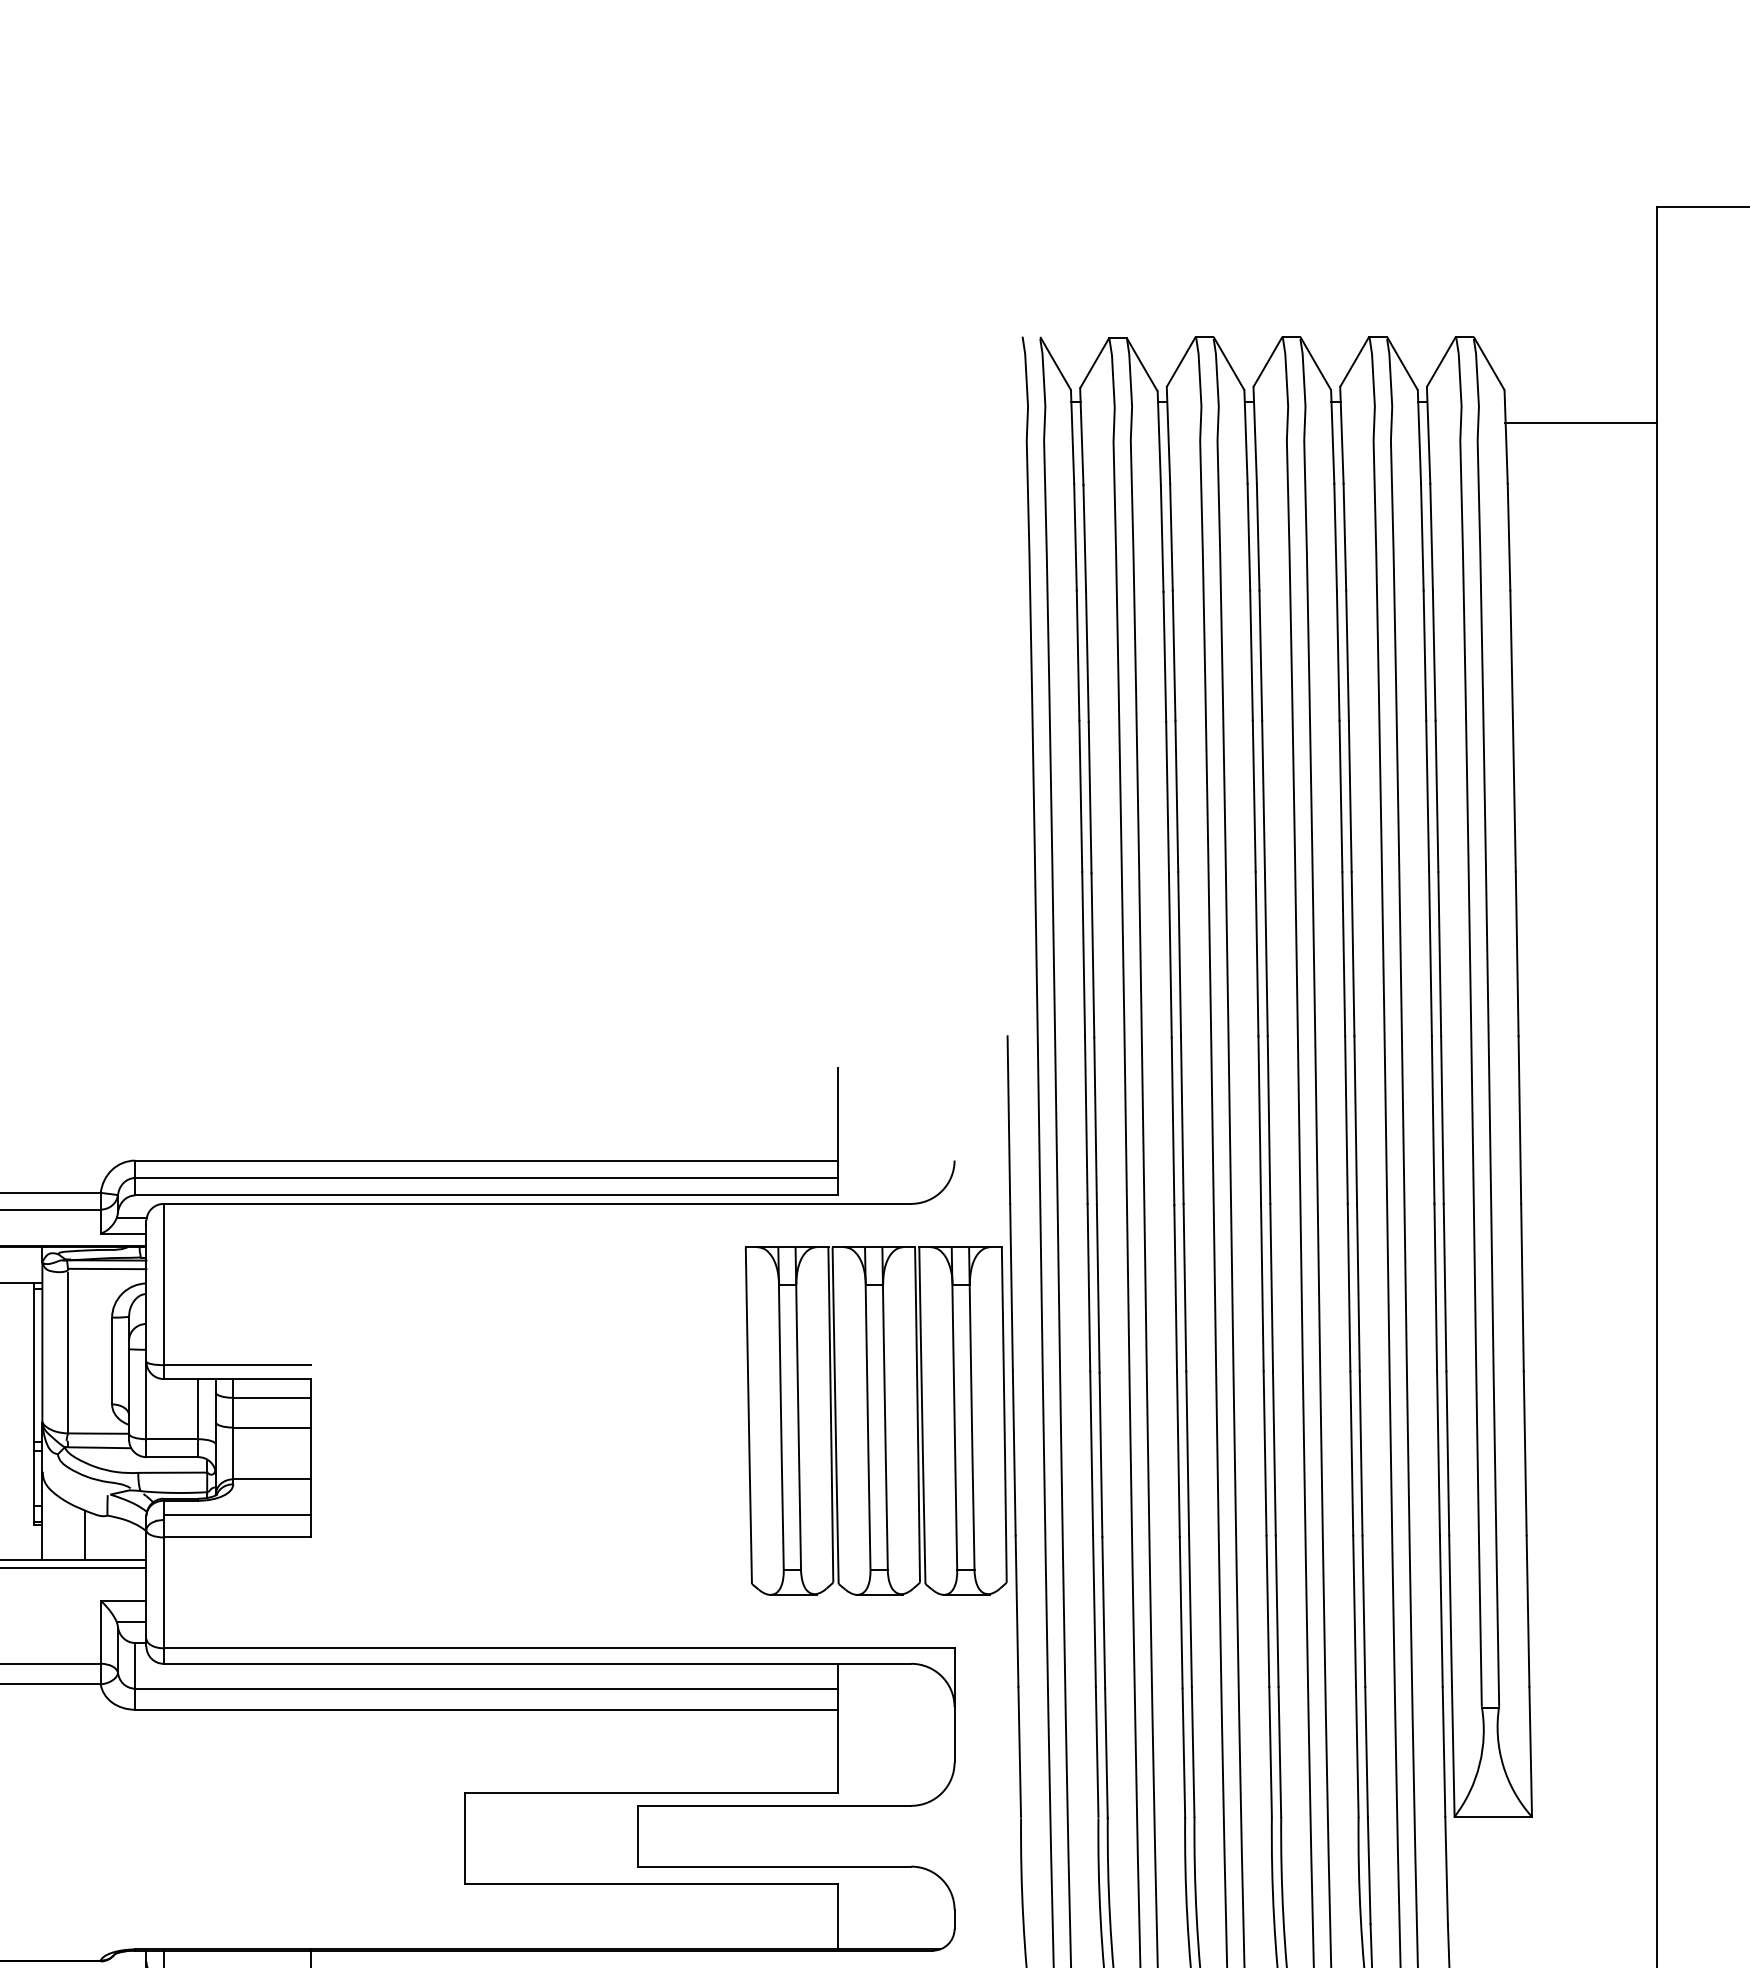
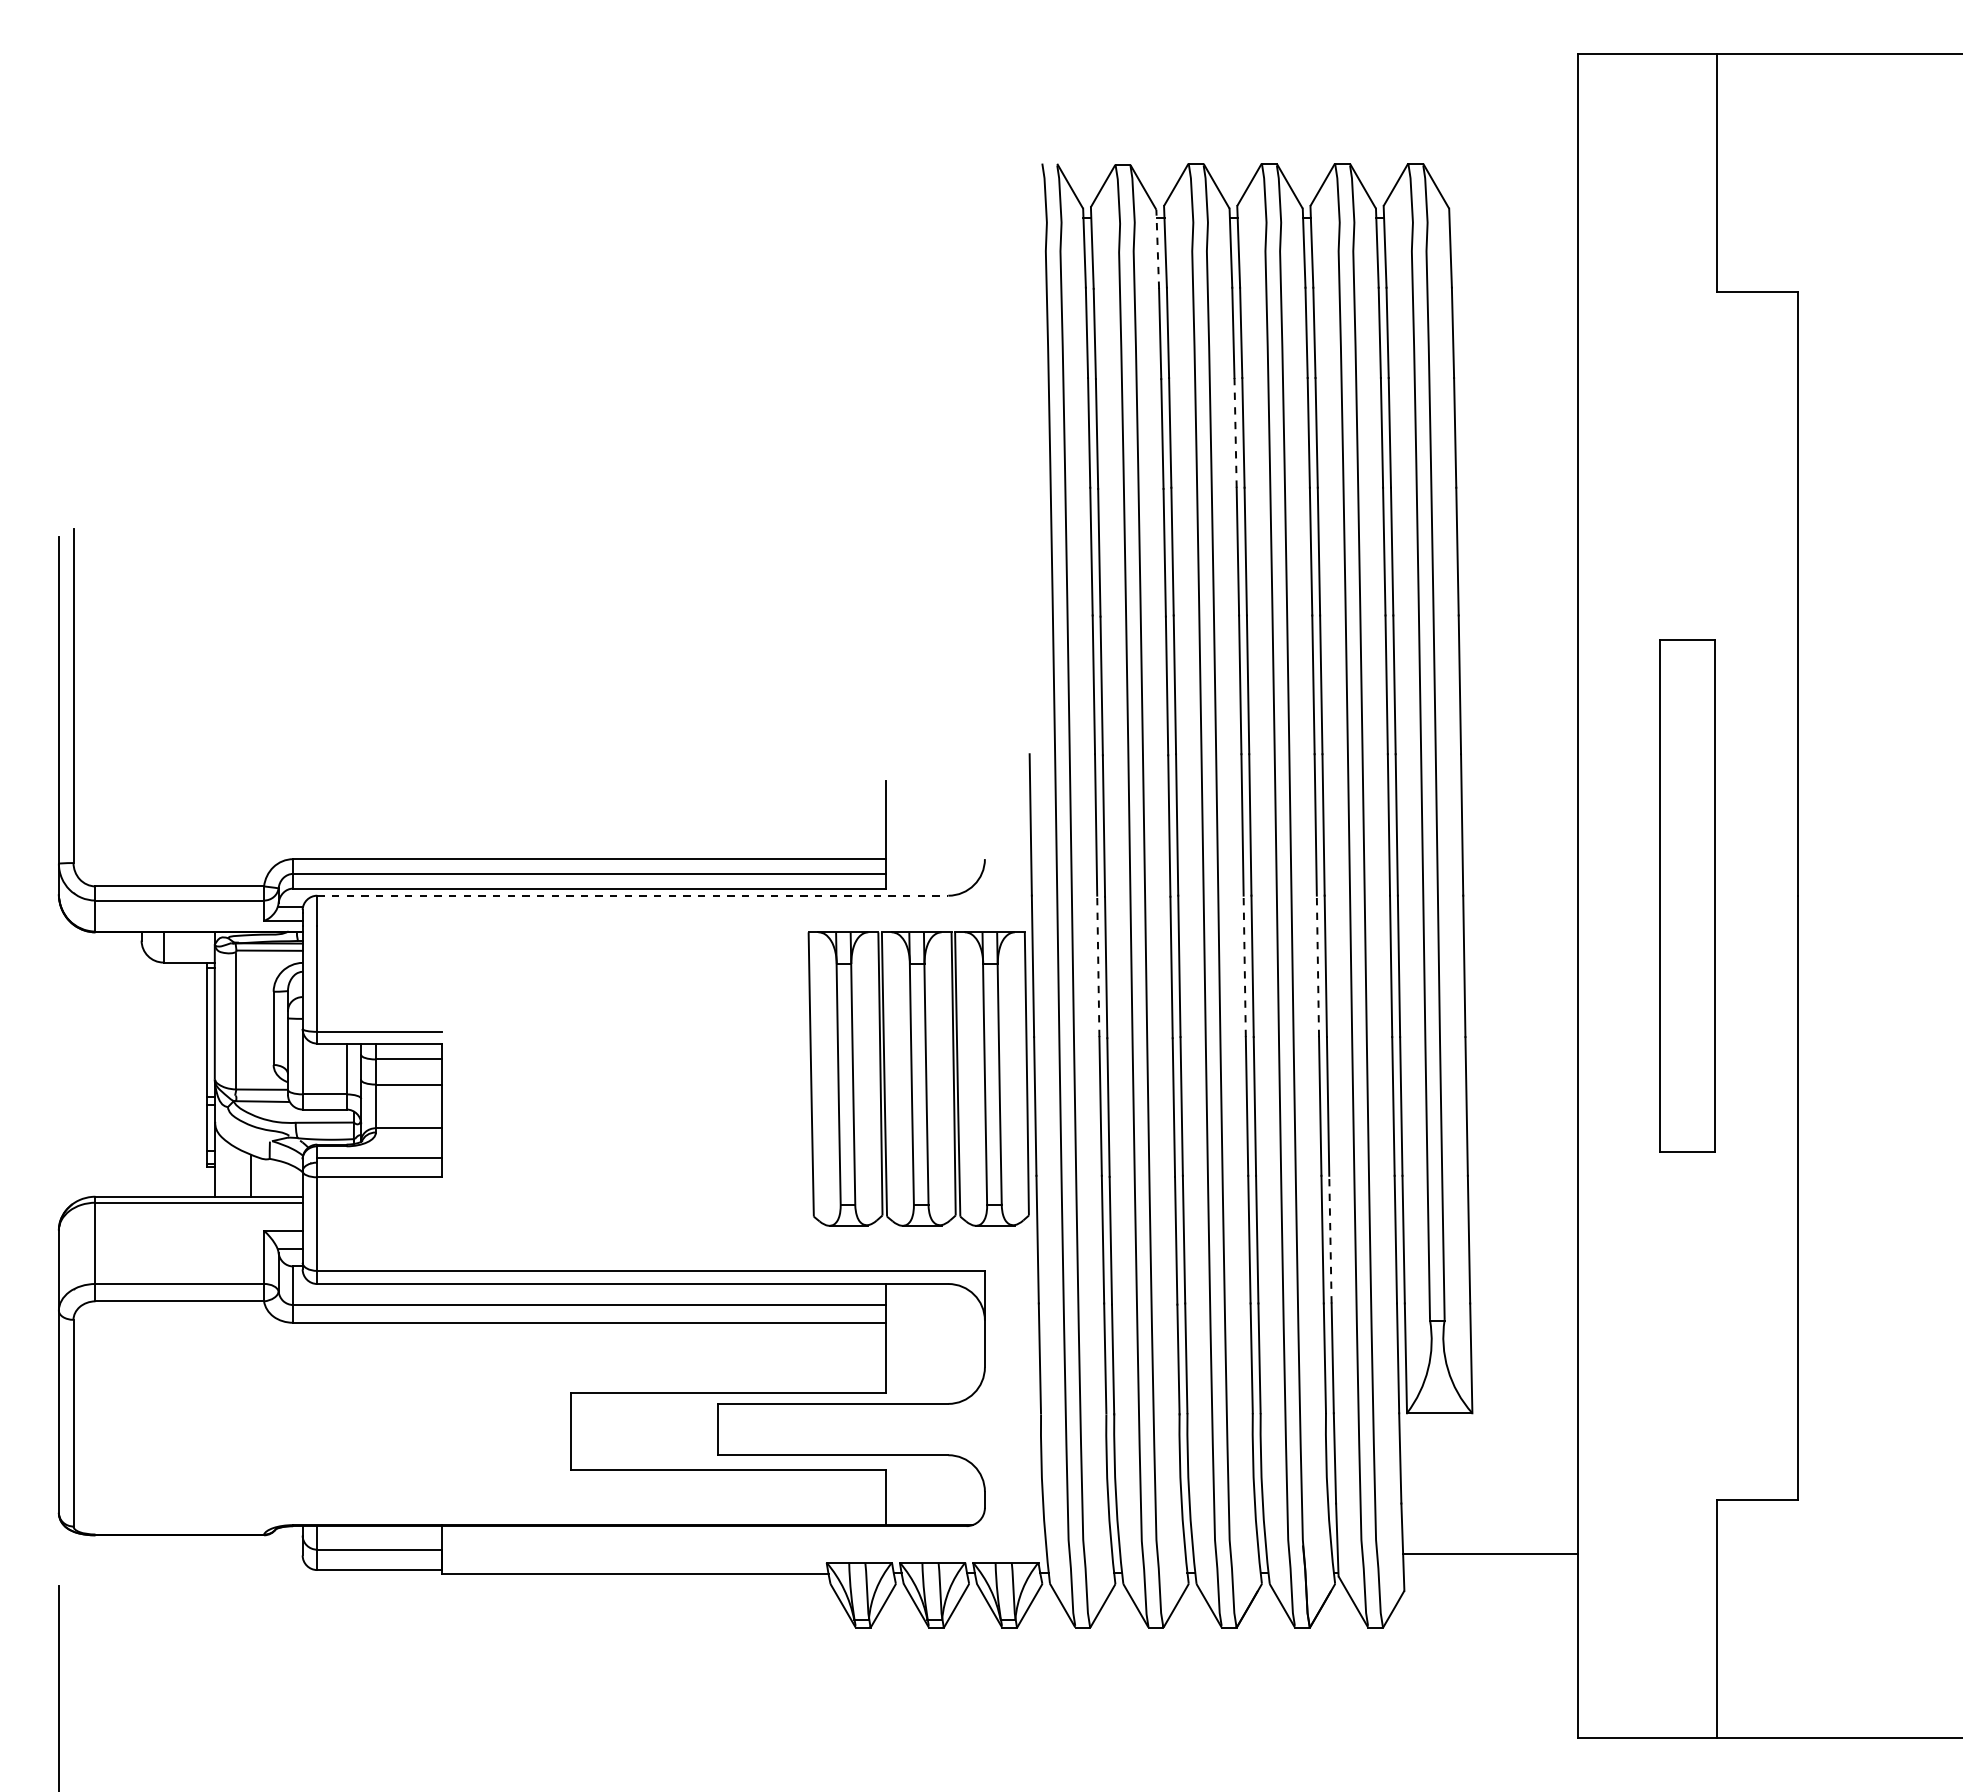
line: (1580, 423) -> (1513, 236), removed
line: (1159, 438) -> (1157, 249), solid -> dashed
line: (1251, 655) -> (1235, 432), solid -> dashed
line: (537, 1203) -> (632, 895), solid -> dashed
line: (1089, 1287) -> (1098, 966), solid -> dashed
line: (1262, 1287) -> (1244, 966), solid -> dashed
line: (1348, 1287) -> (1317, 966), solid -> dashed
line: (1363, 1611) -> (1330, 1239), solid -> dashed

